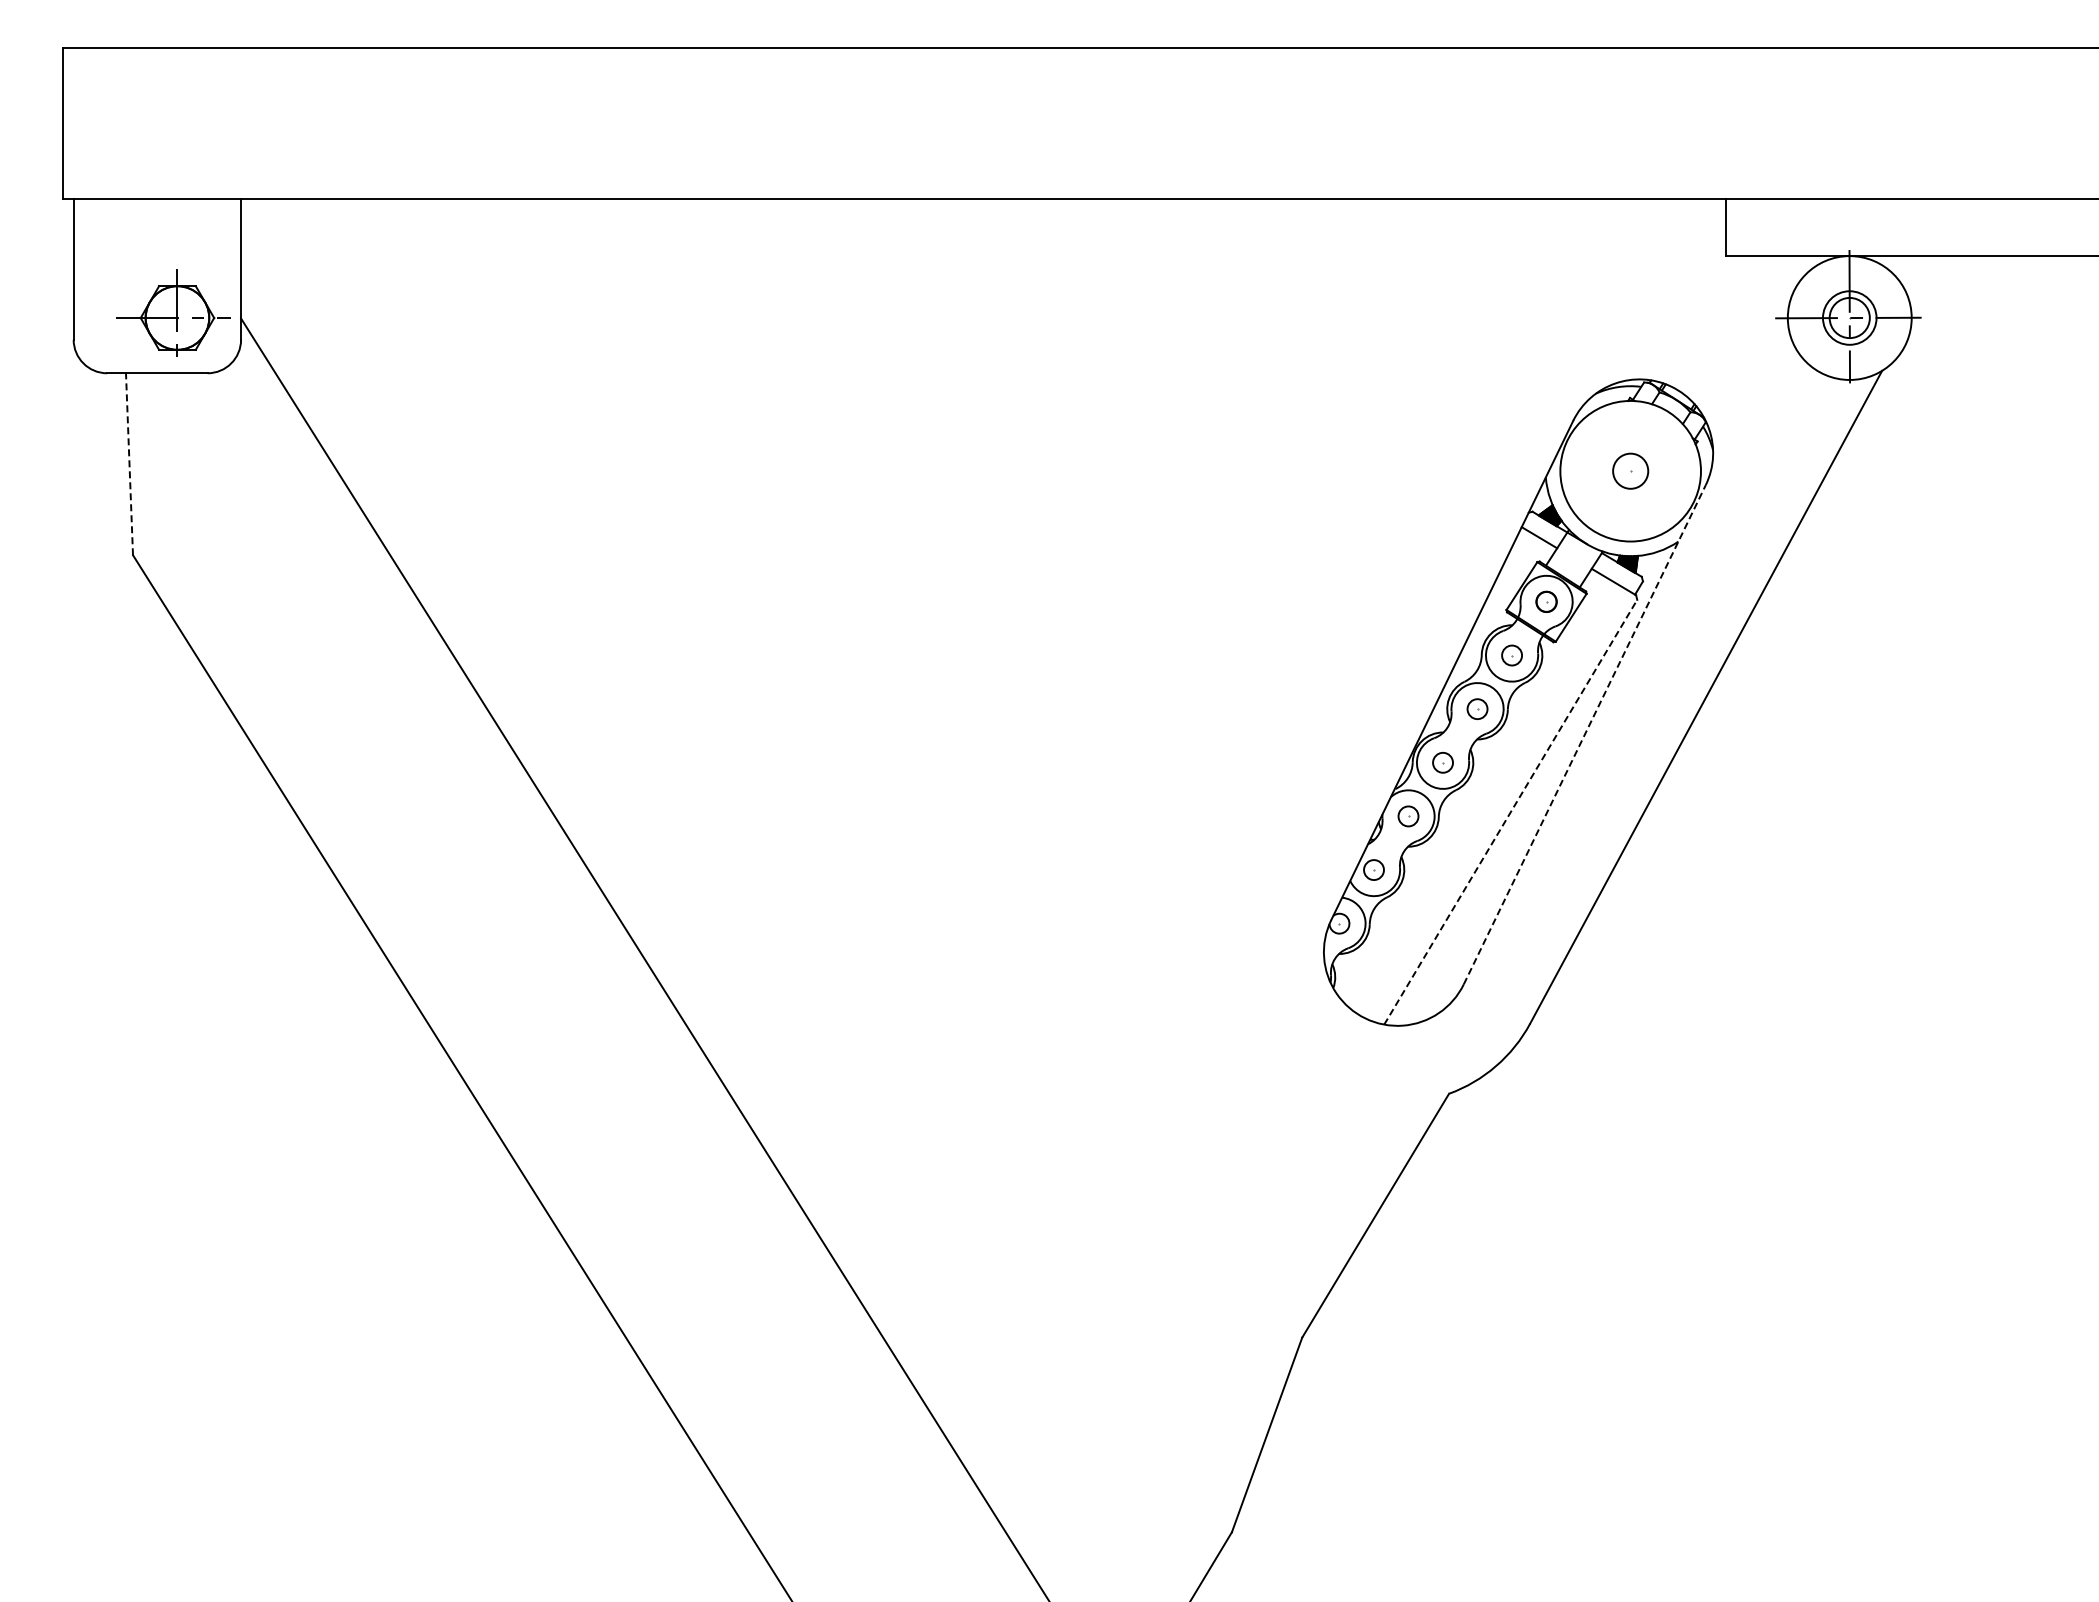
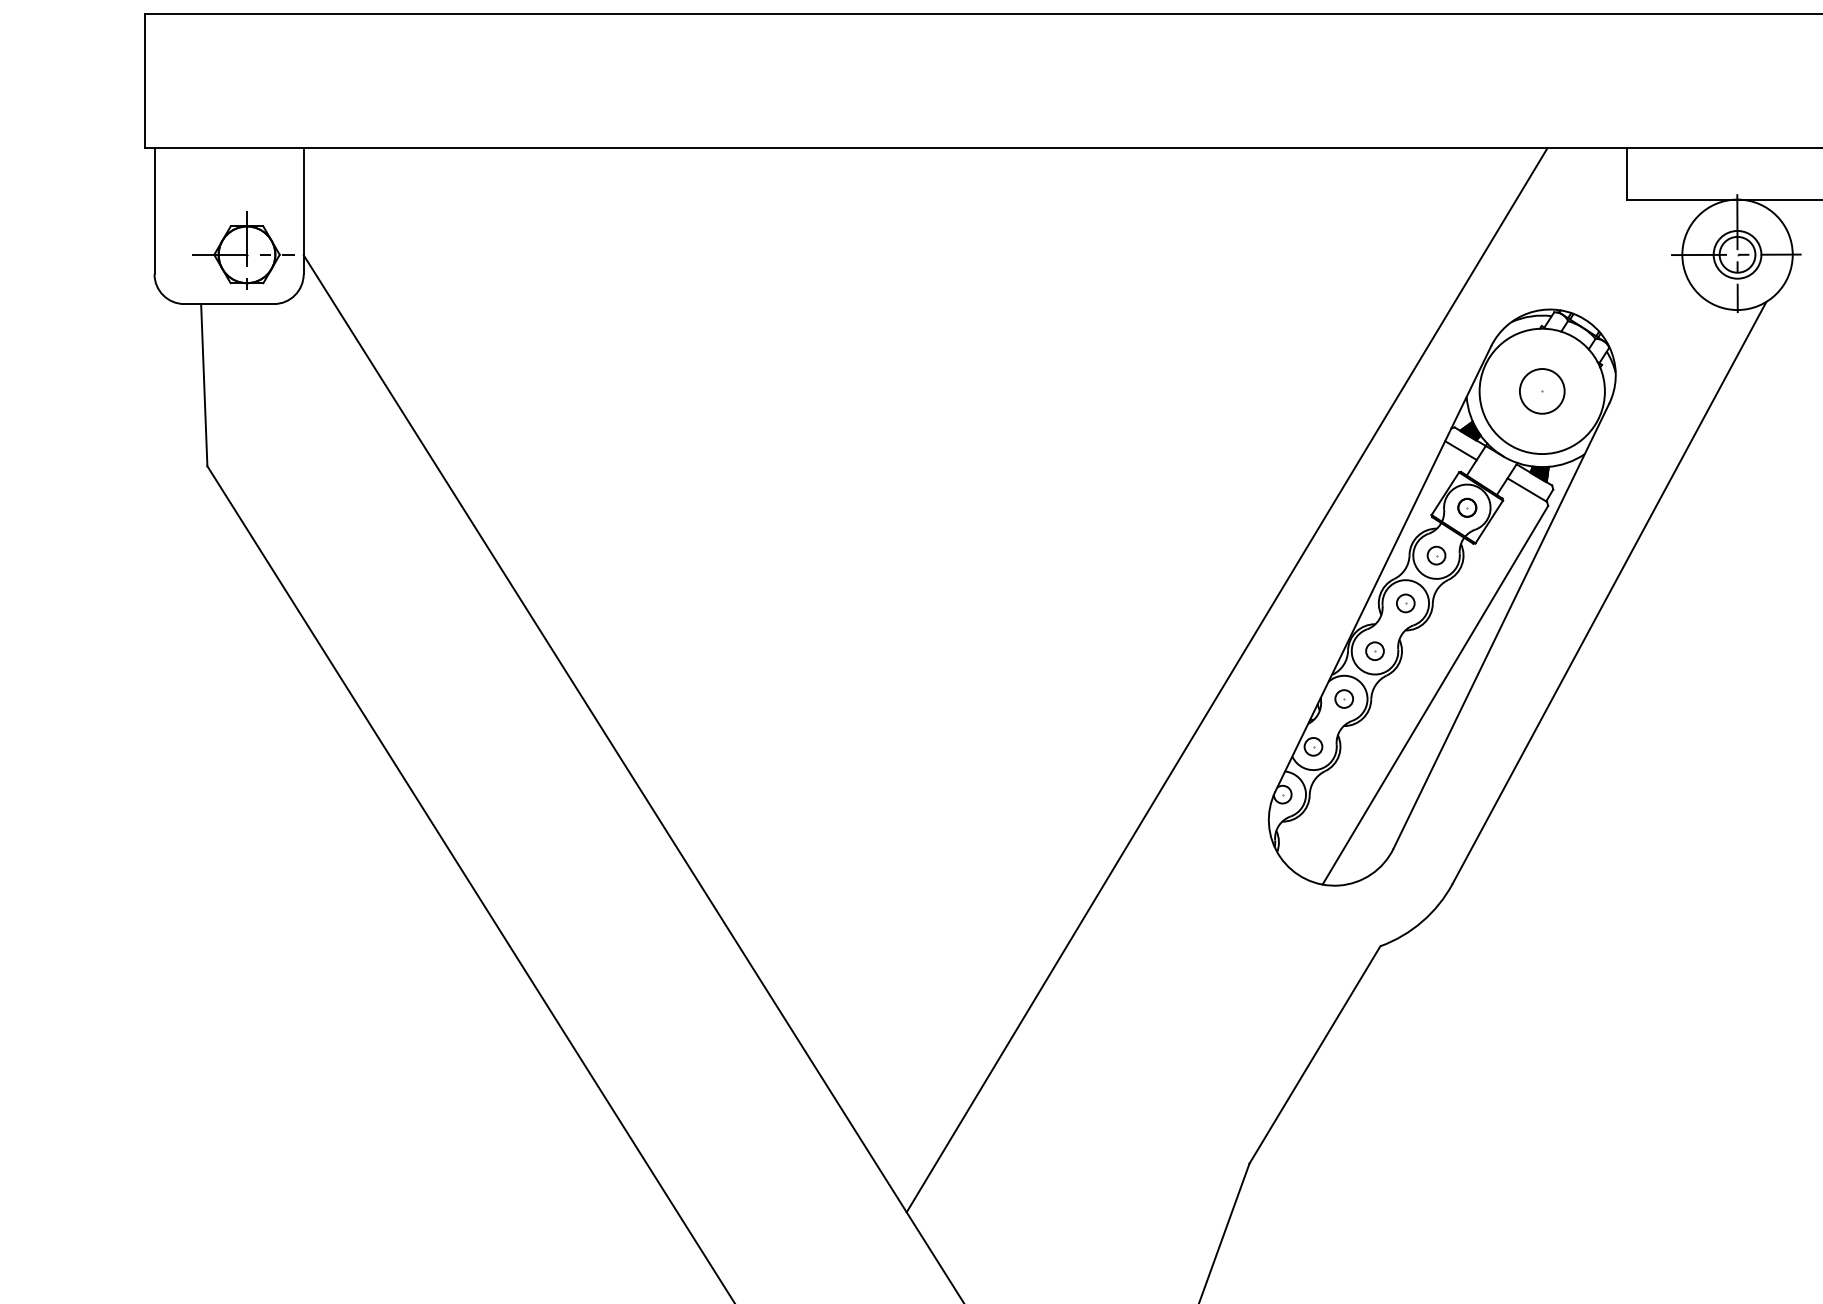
line: (129, 463) -> (204, 384), dashed -> solid
circle: (1630, 471) -> (1542, 391), size x1.43
line: (1585, 734) -> (1502, 626), dashed -> solid
line: (1276, 795) -> (1226, 680), added
line: (1511, 811) -> (1436, 694), dashed -> solid

